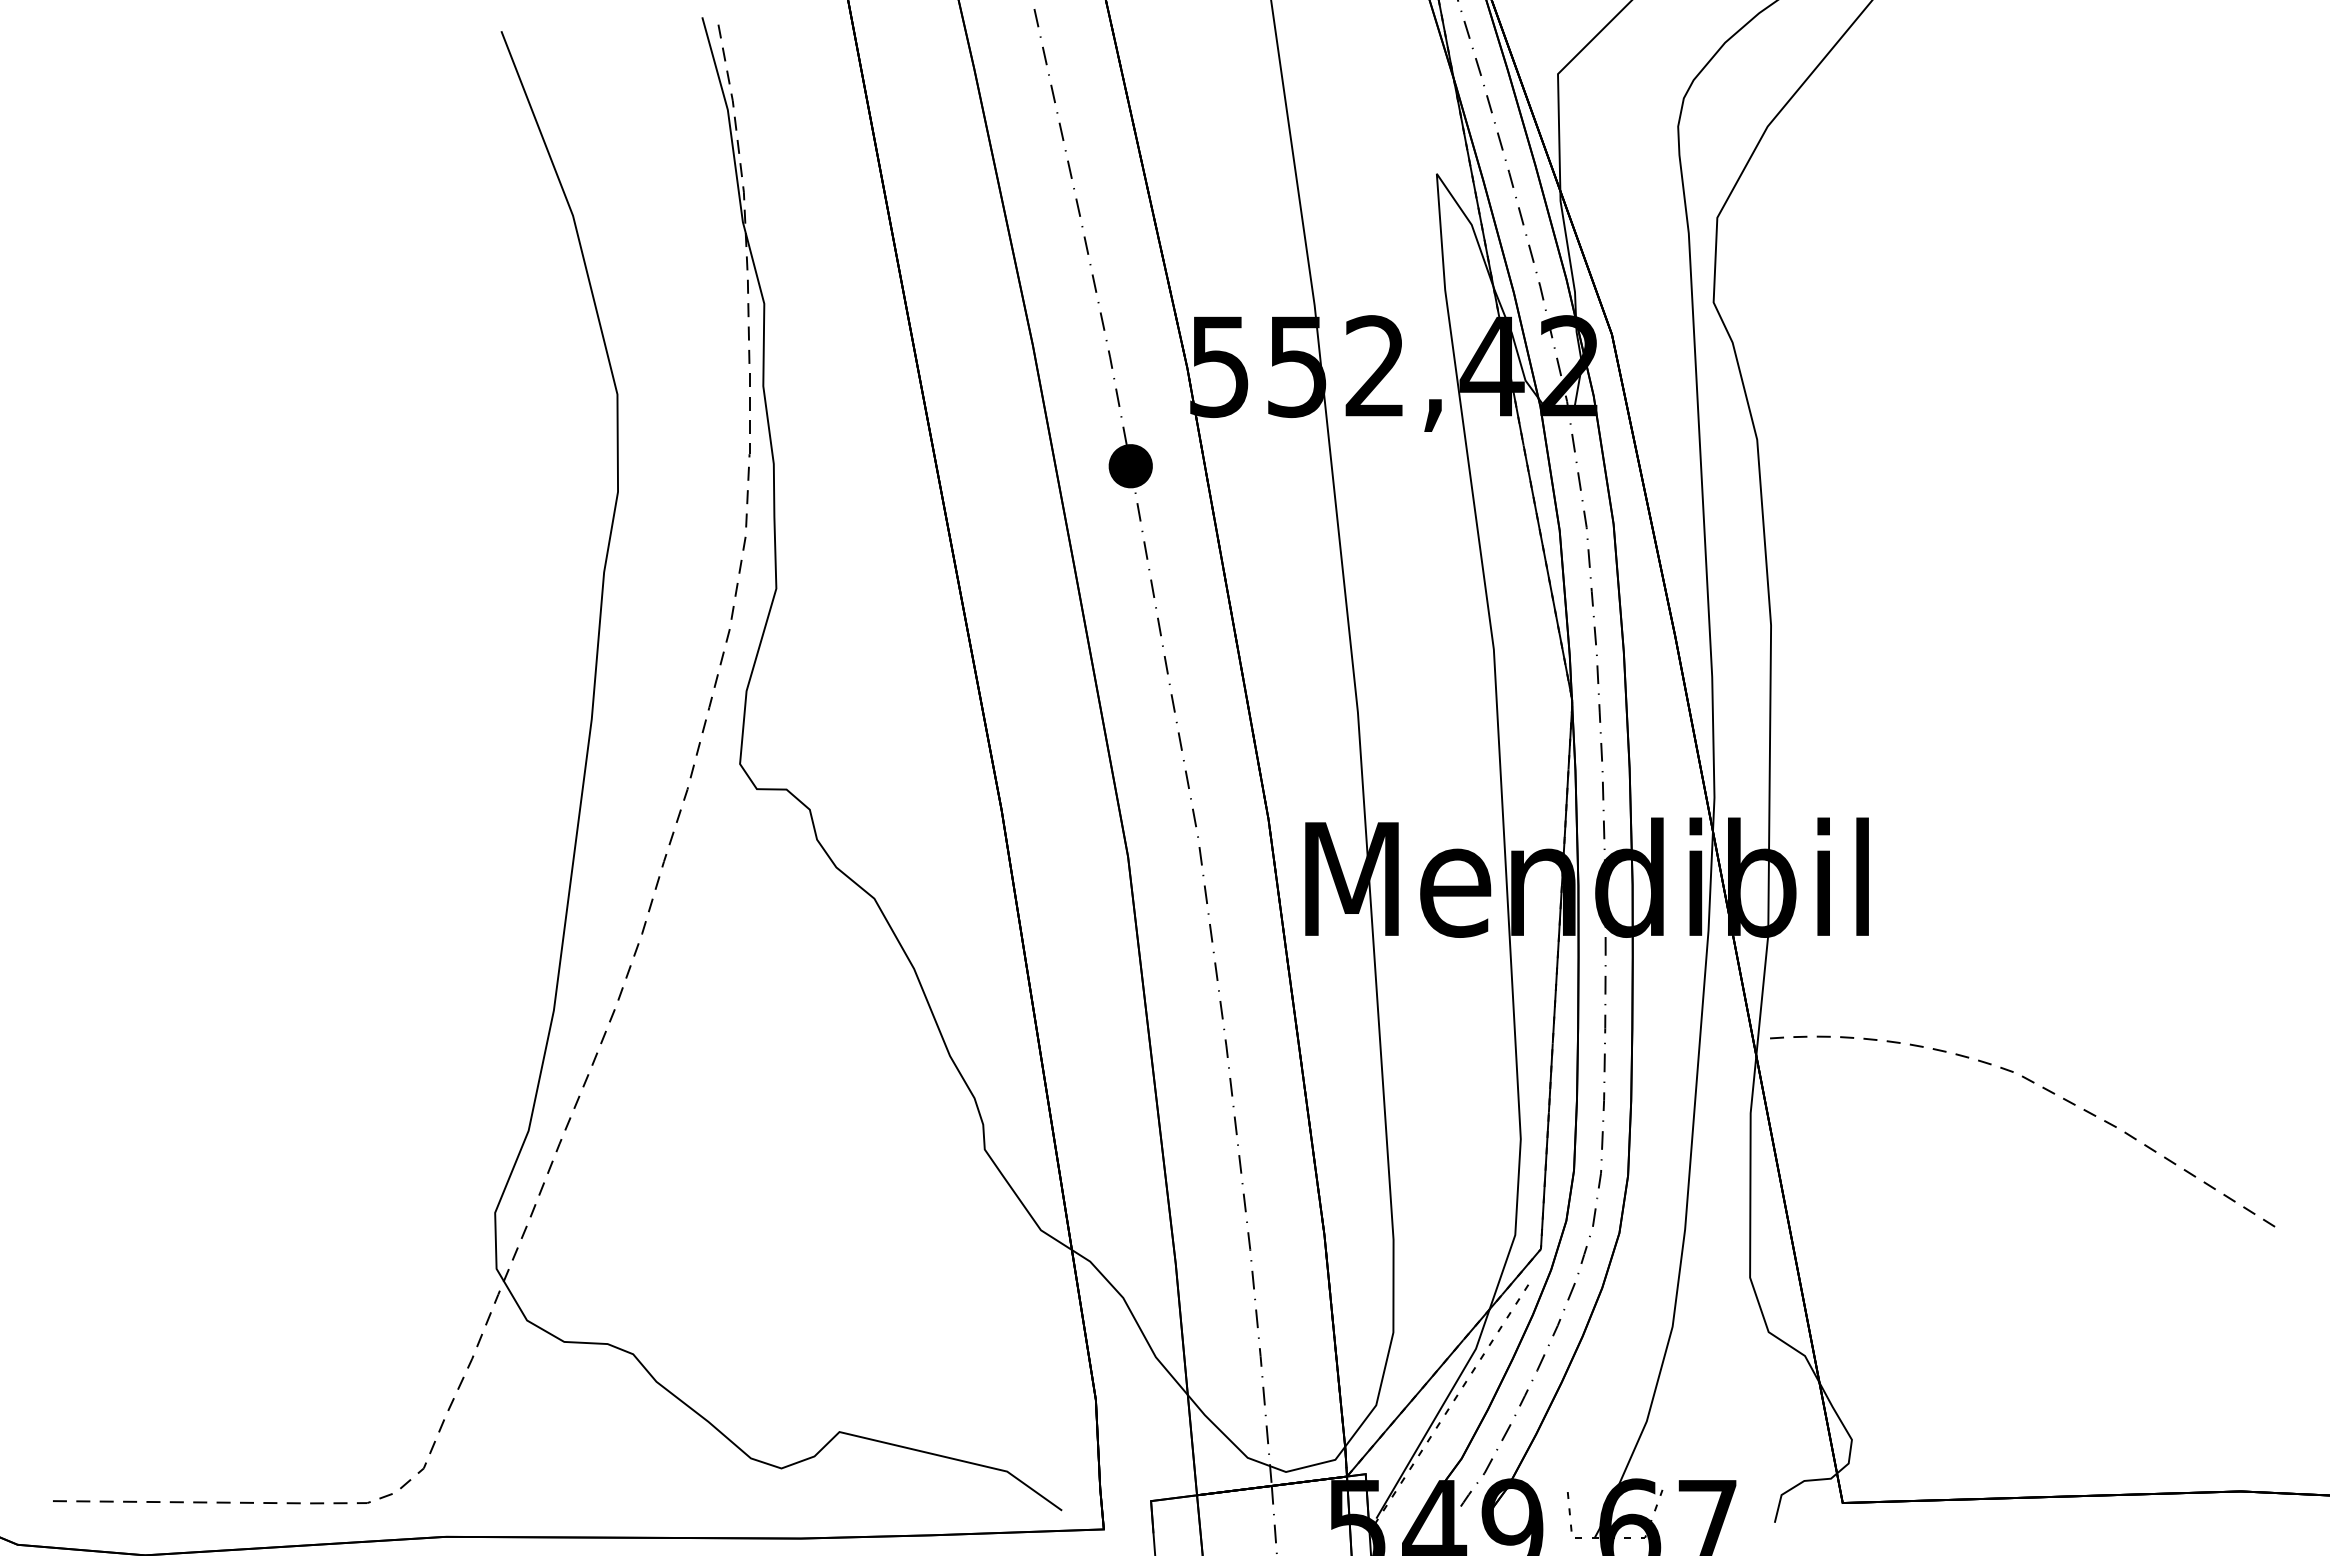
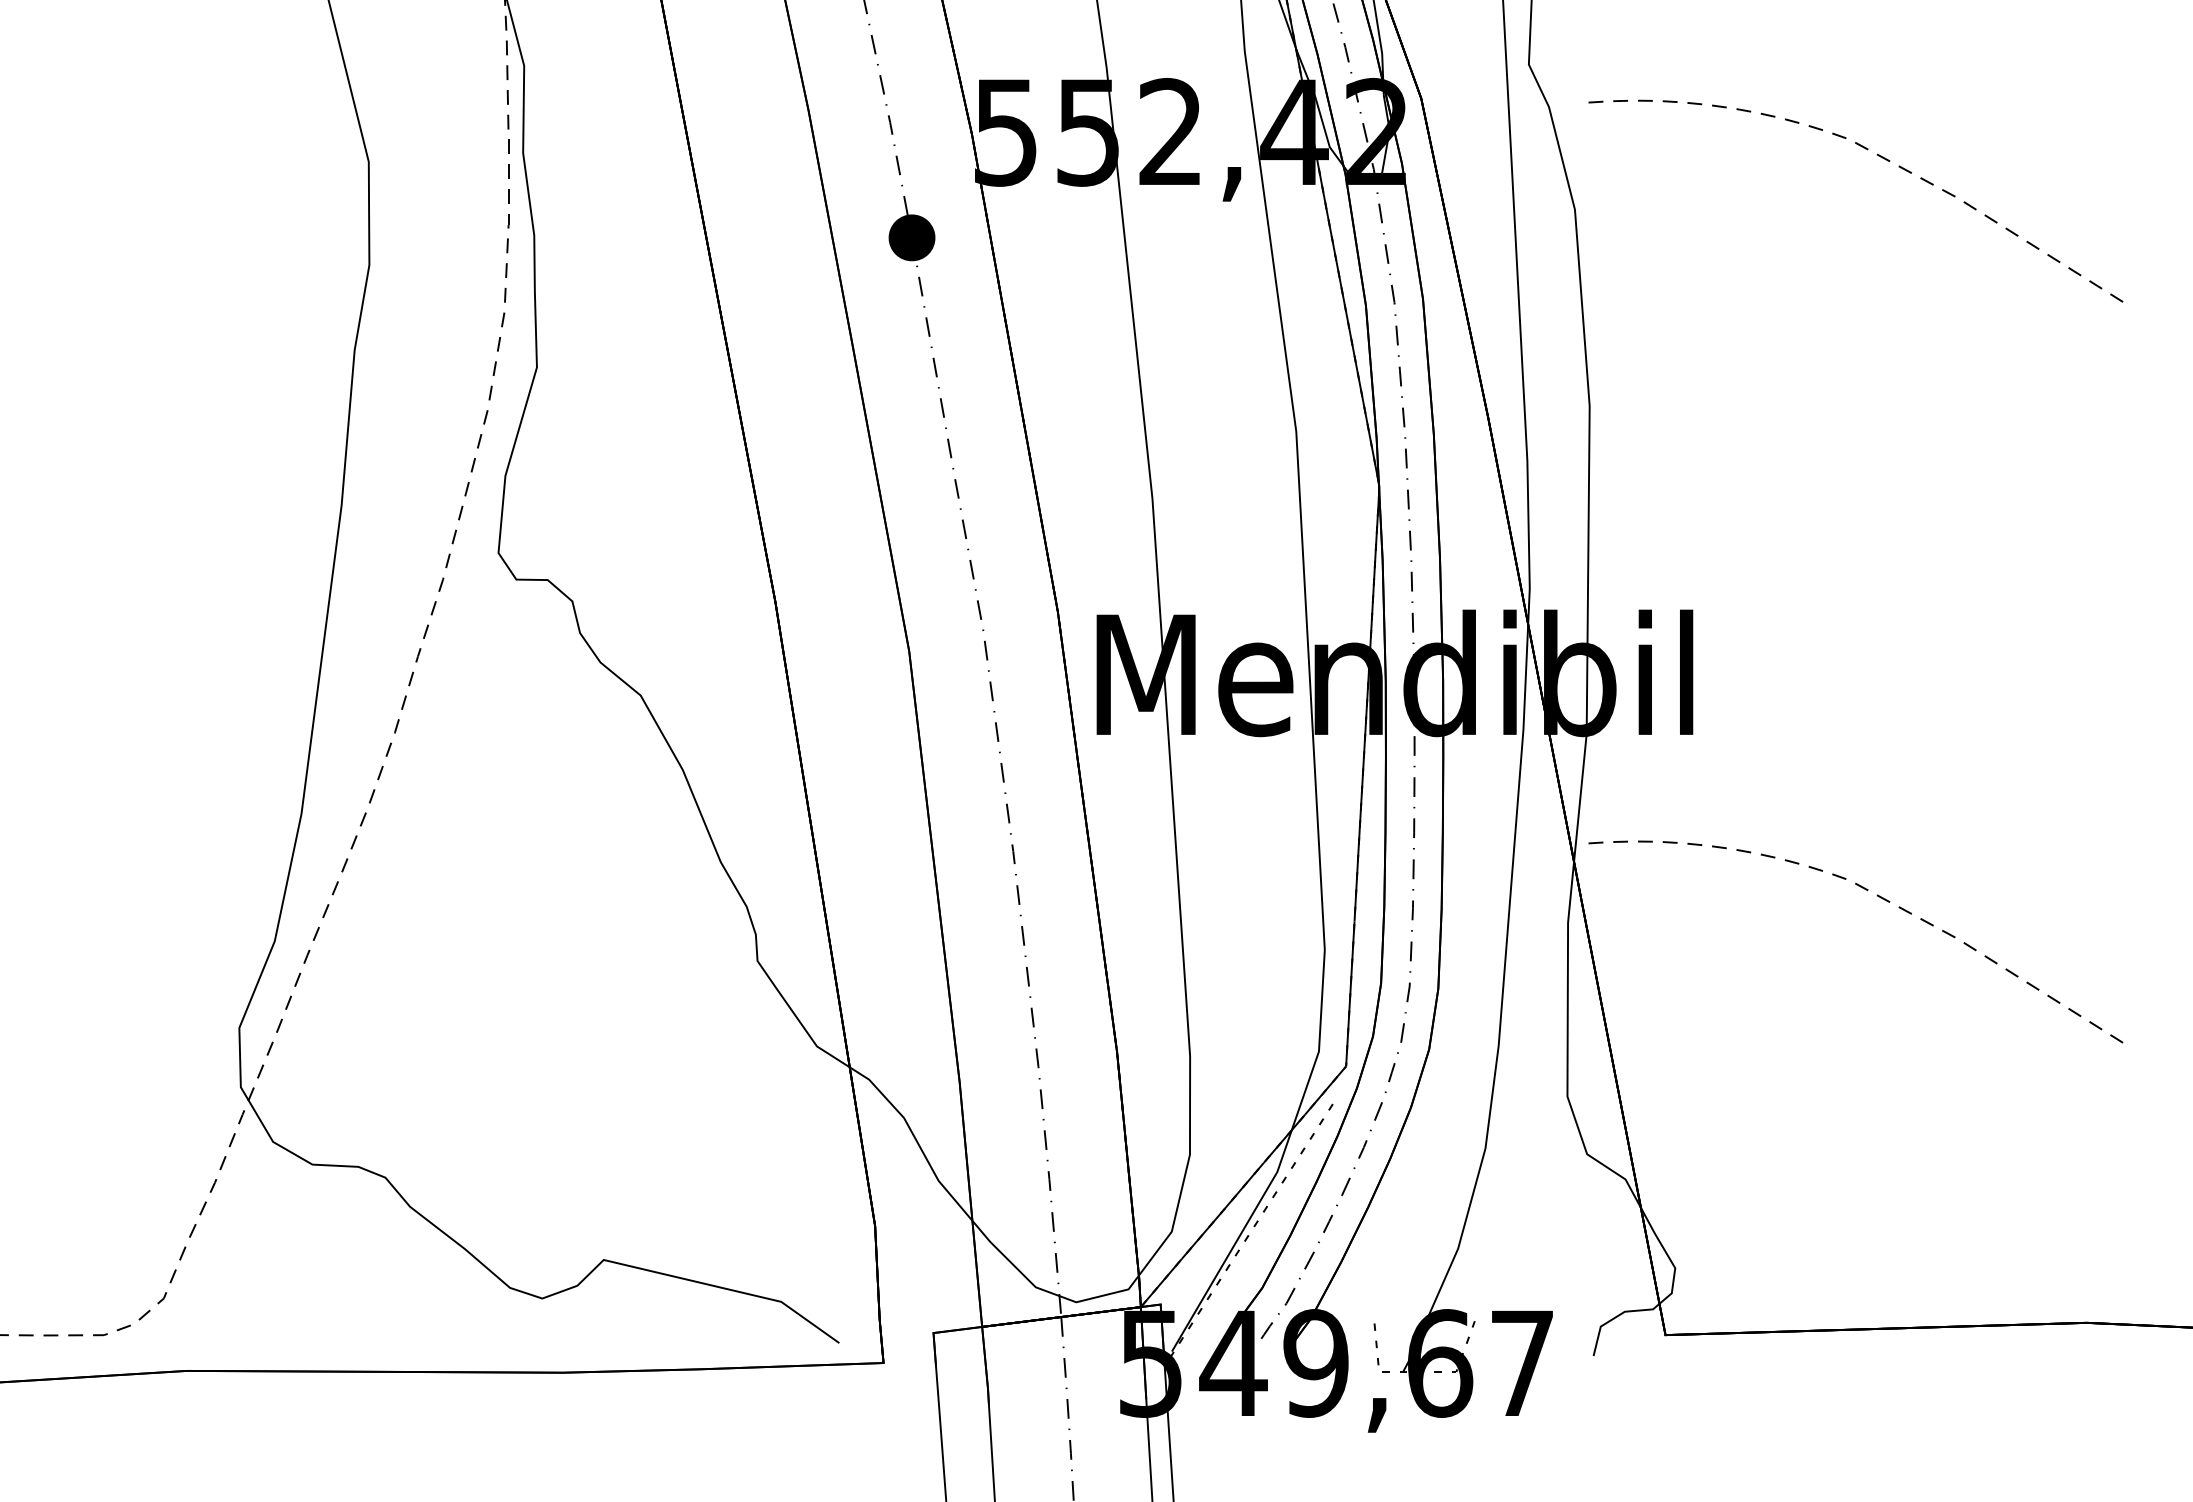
curve: (2047, 391) -> (1882, 158), added

